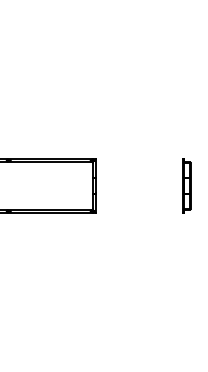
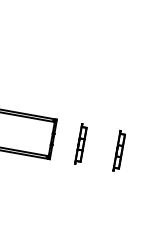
part: (133, 185) -> (80, 143), added

